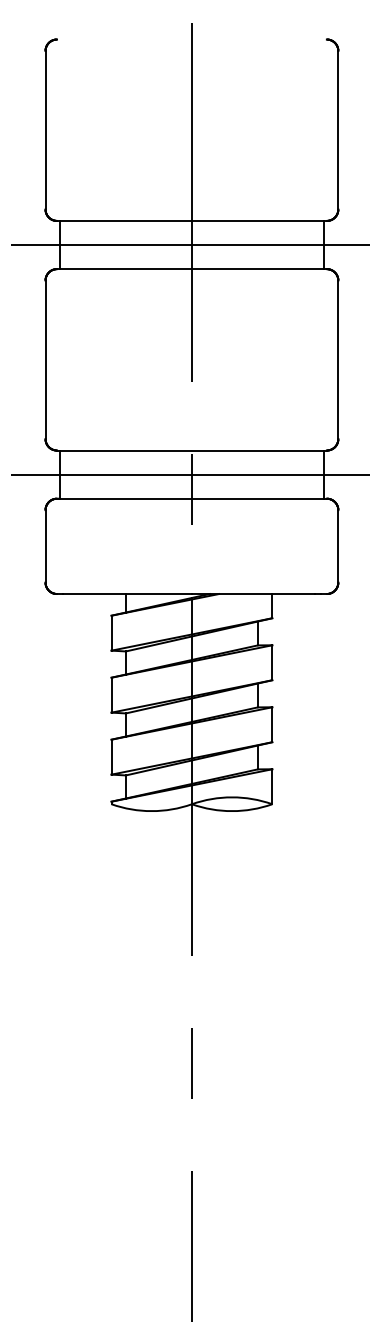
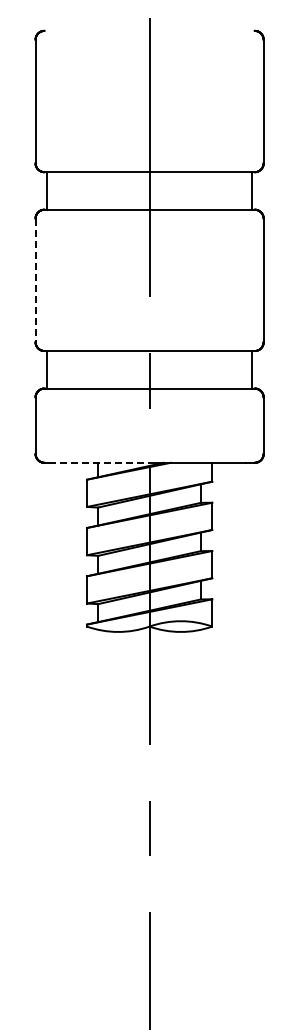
line: (191, 244) -> (149, 190), removed
line: (45, 359) -> (35, 280), solid -> dashed
line: (191, 474) -> (149, 369), removed
line: (128, 593) -> (100, 462), solid -> dashed

